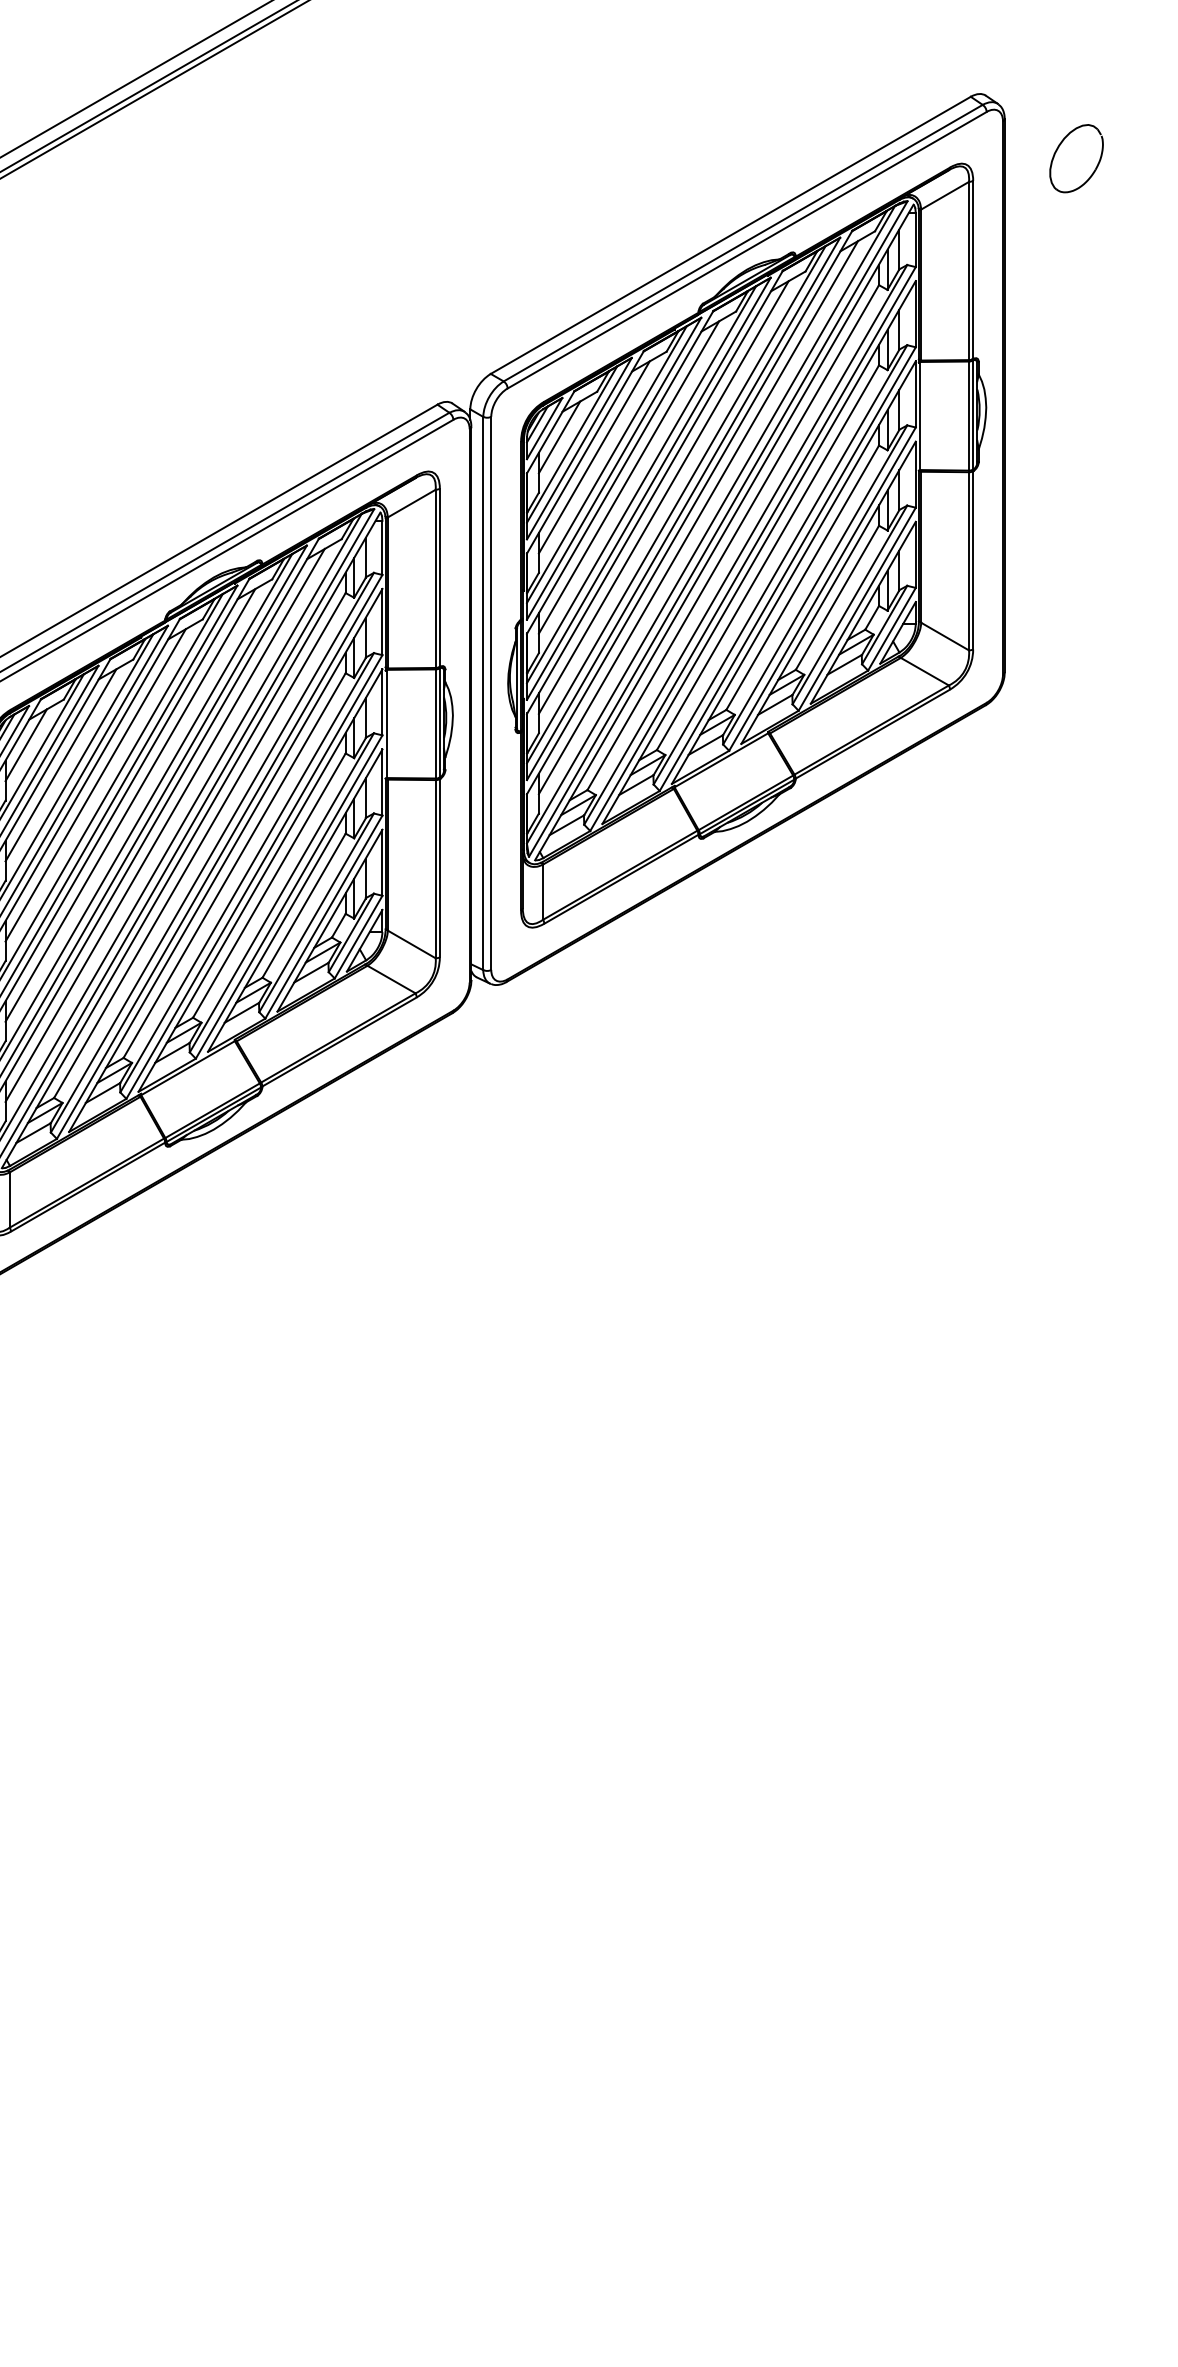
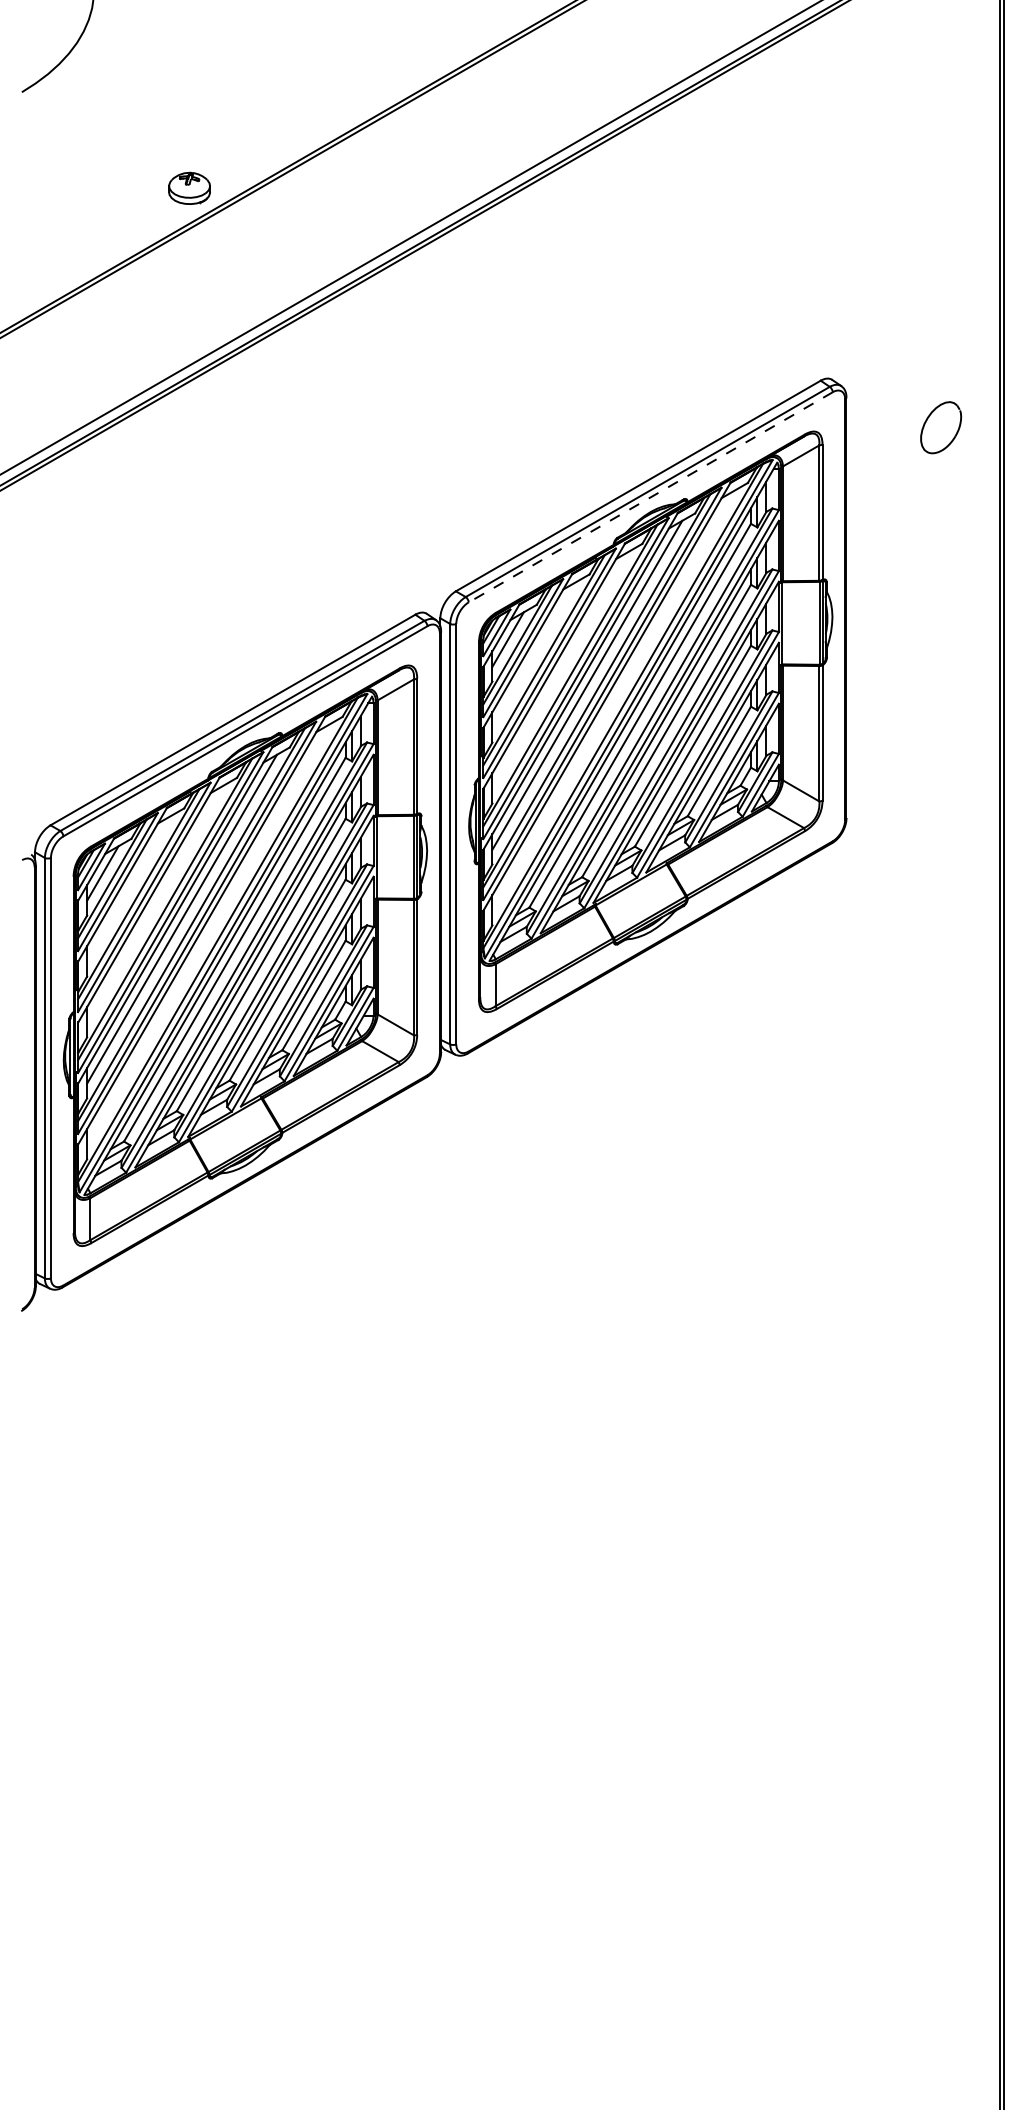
part: (1077, 158) -> (941, 427), moved
line: (746, 250) -> (650, 497), solid -> dashed
line: (594, 457) -> (534, 654), removed
line: (628, 476) -> (560, 669), removed
line: (698, 517) -> (613, 700), removed
line: (61, 764) -> (129, 888), removed
line: (95, 784) -> (155, 903), removed
line: (165, 825) -> (208, 934), removed

